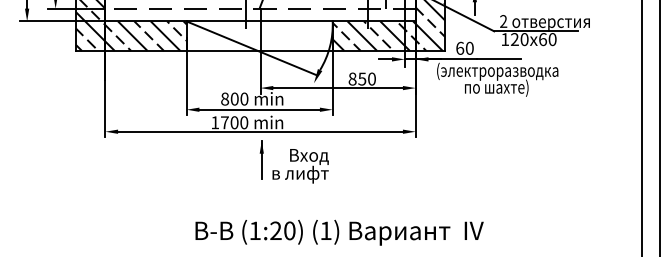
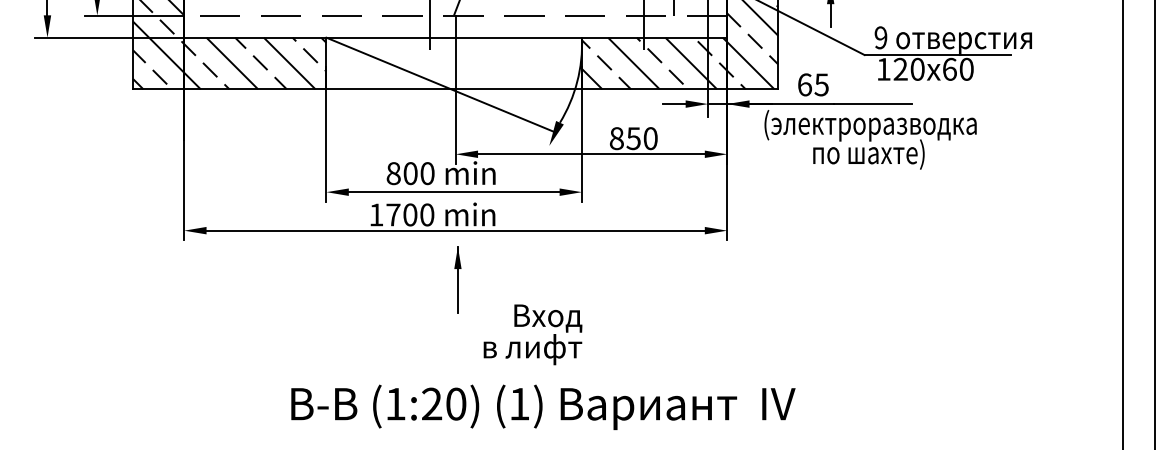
text: (503, 21) -> (880, 37), 2 -> 9
text: (469, 47) -> (821, 83), 60 -> 65
text: (300, 166) -> (532, 335), moved
text: (339, 232) -> (543, 406), moved

